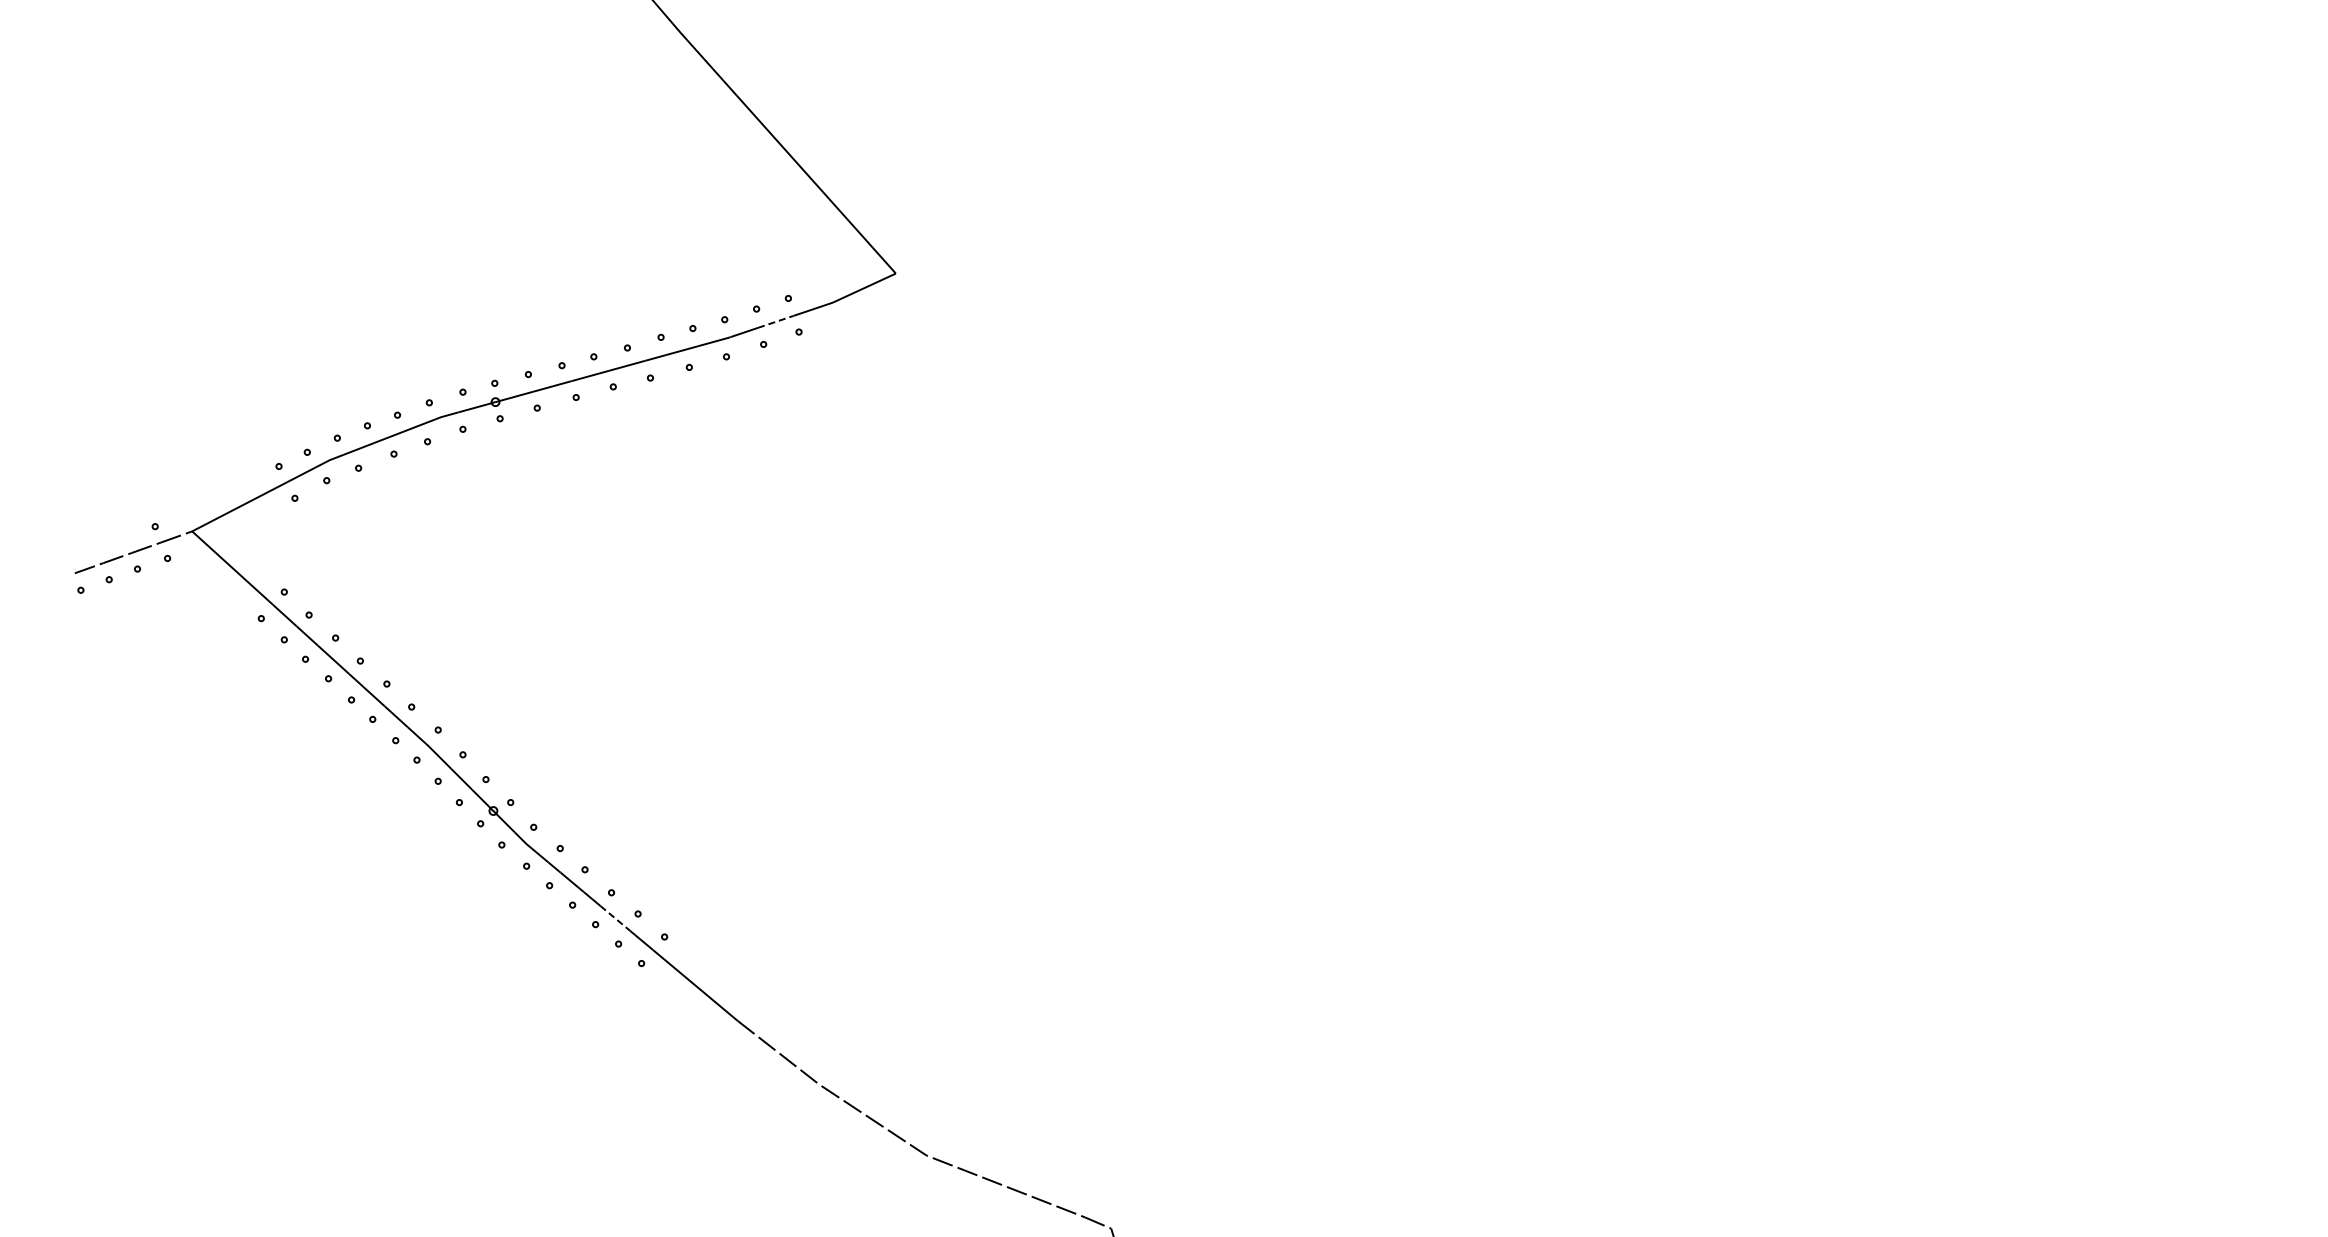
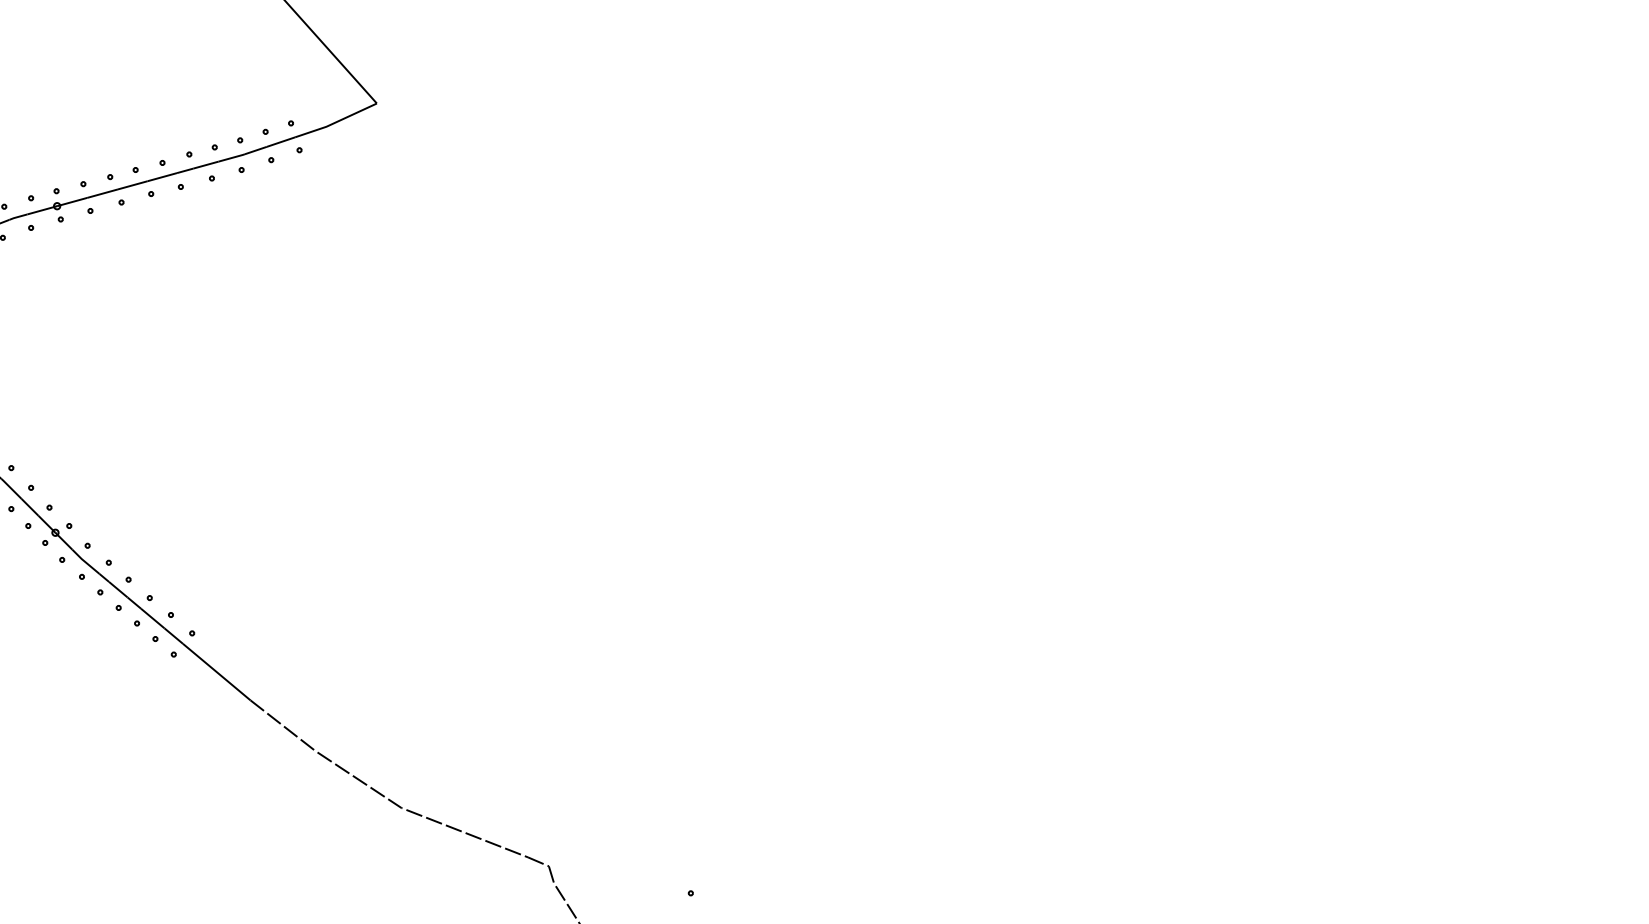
line: (775, 321) -> (280, 141), dashed -> solid
line: (615, 918) -> (152, 618), dashed -> solid

